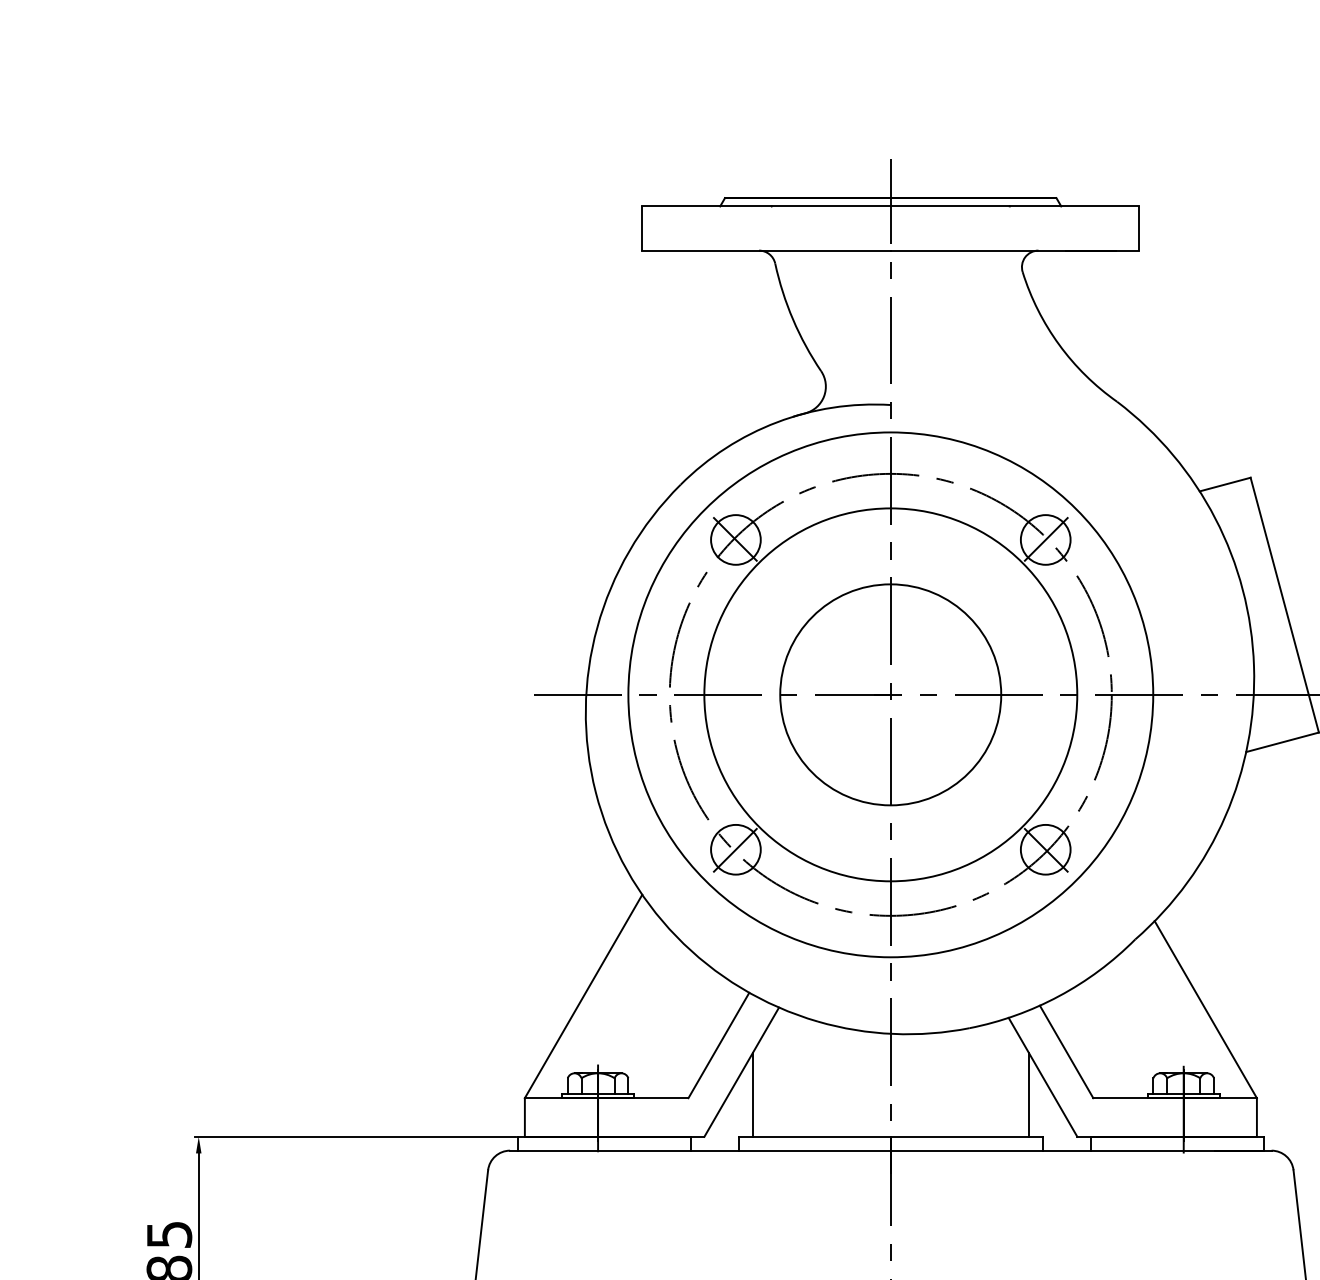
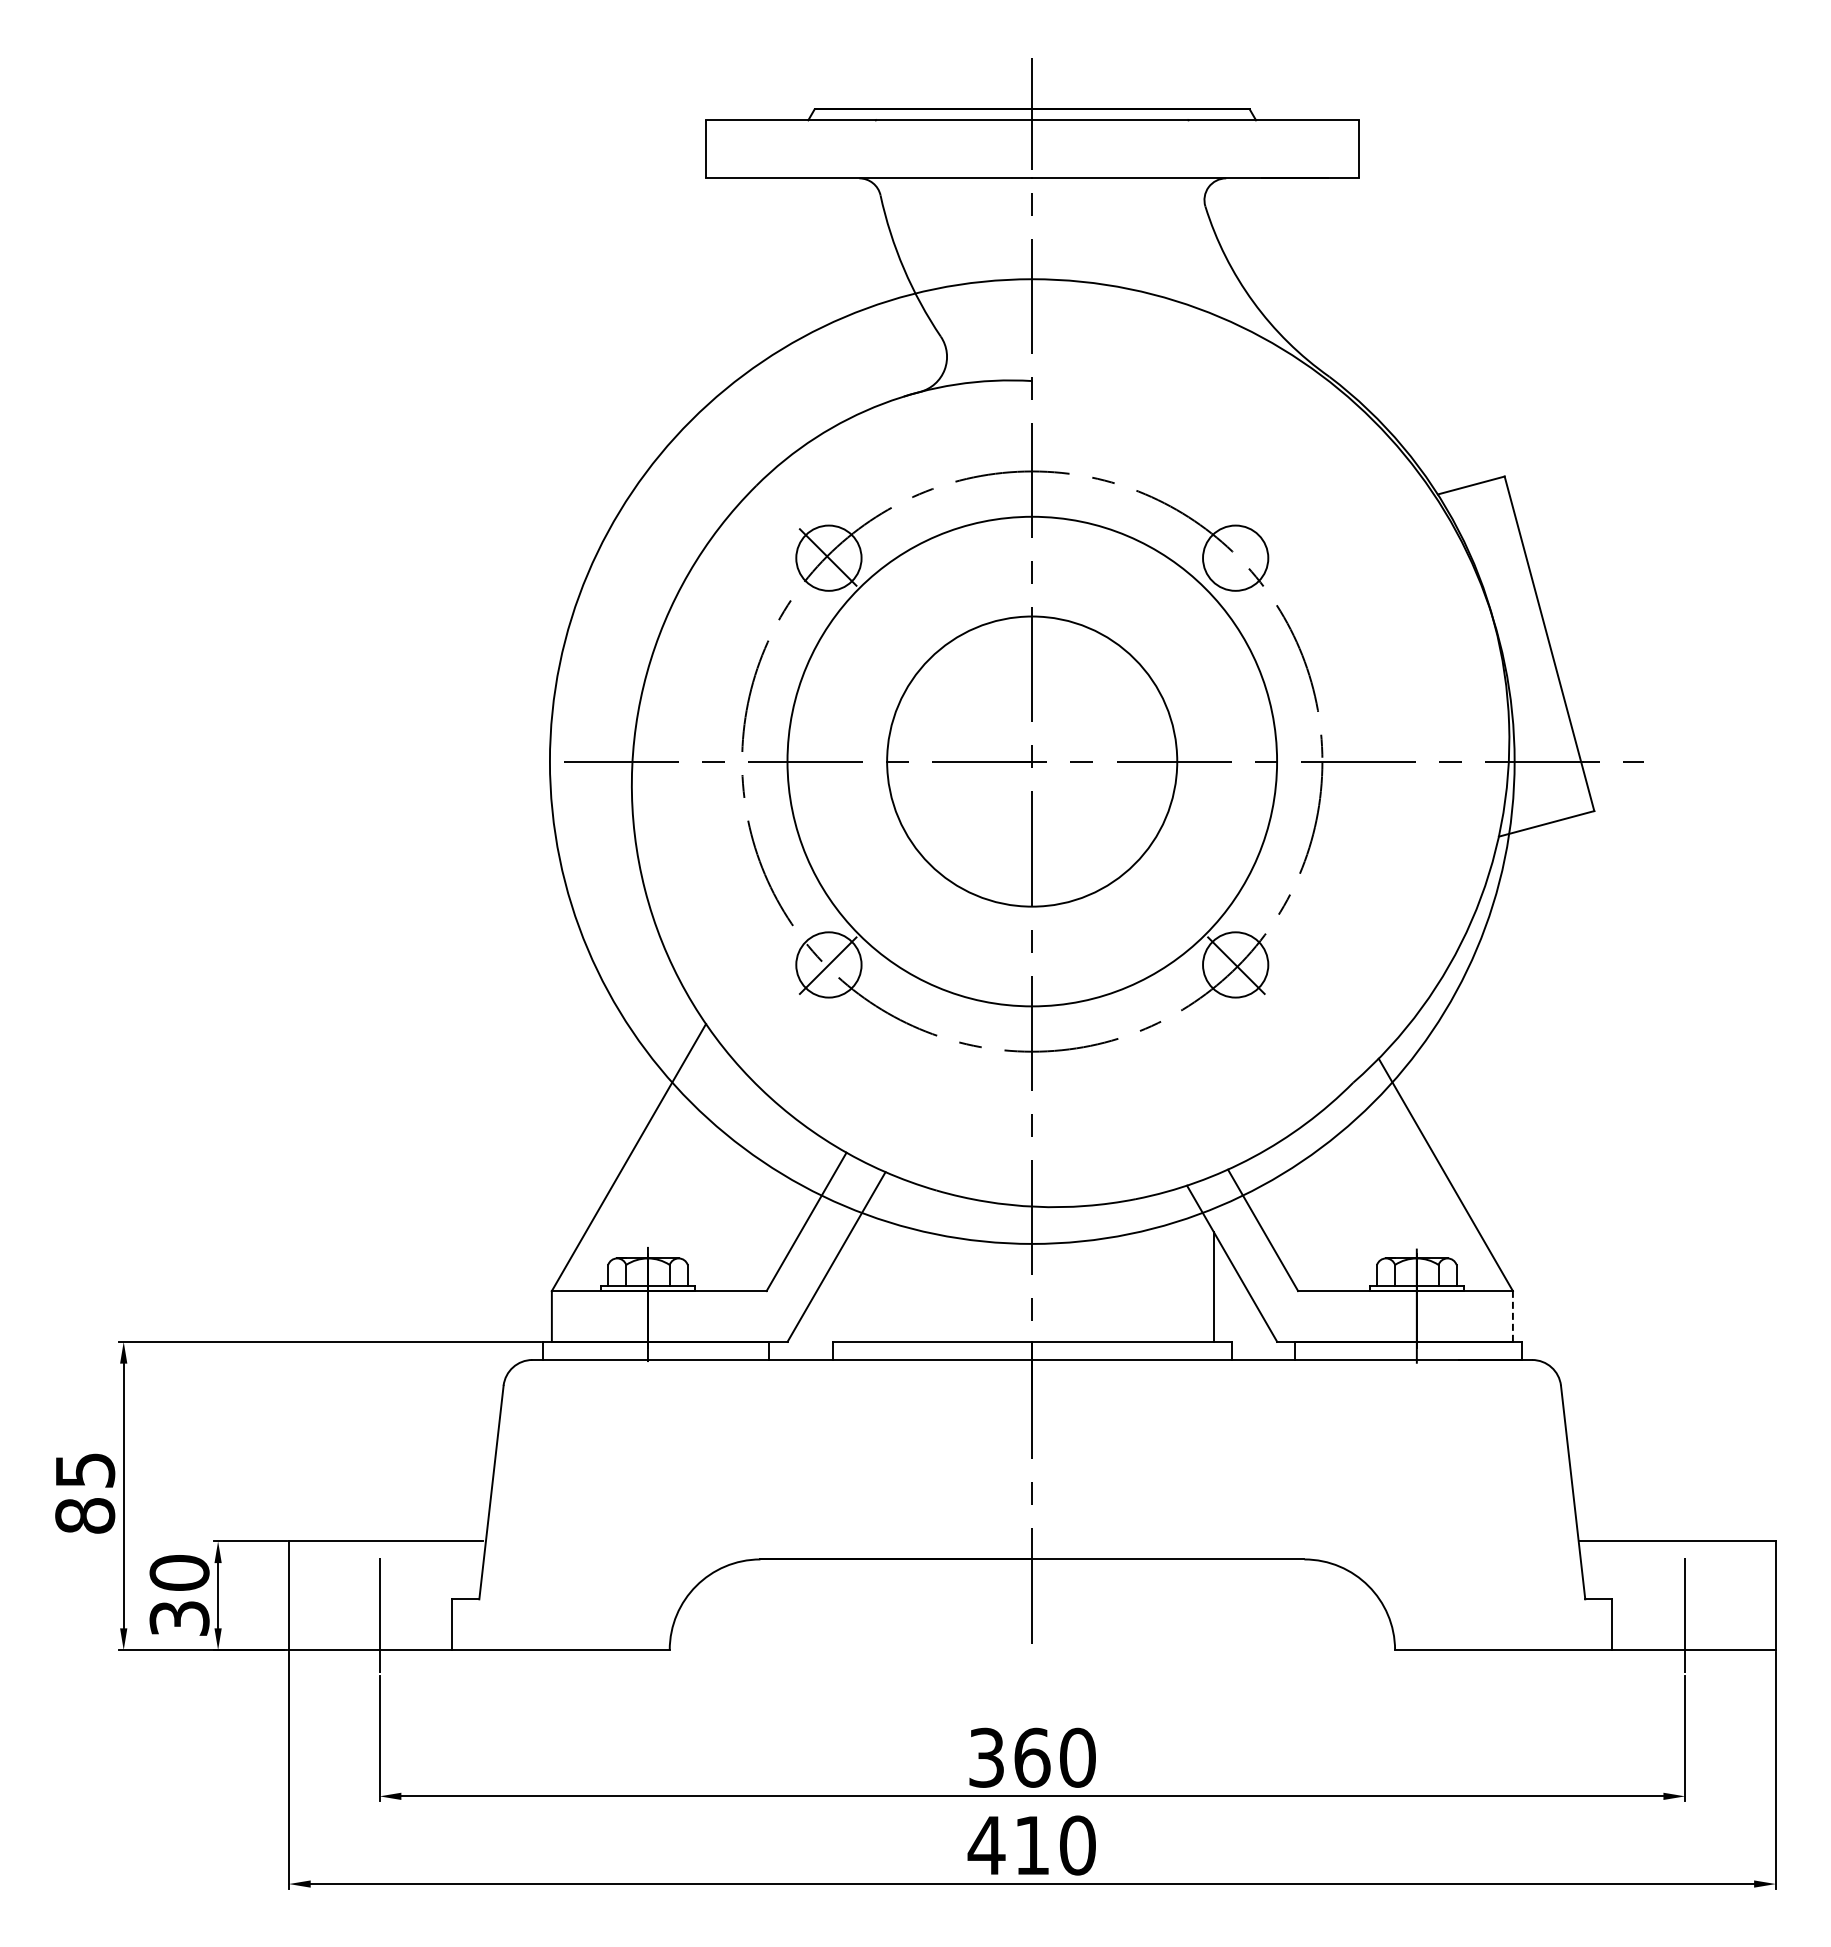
line: (1046, 539) -> (1236, 557), removed
circle: (890, 694) -> (1031, 761), size x1.4
line: (753, 1094) -> (851, 1286), removed
line: (1256, 1116) -> (1512, 1315), solid -> dashed

